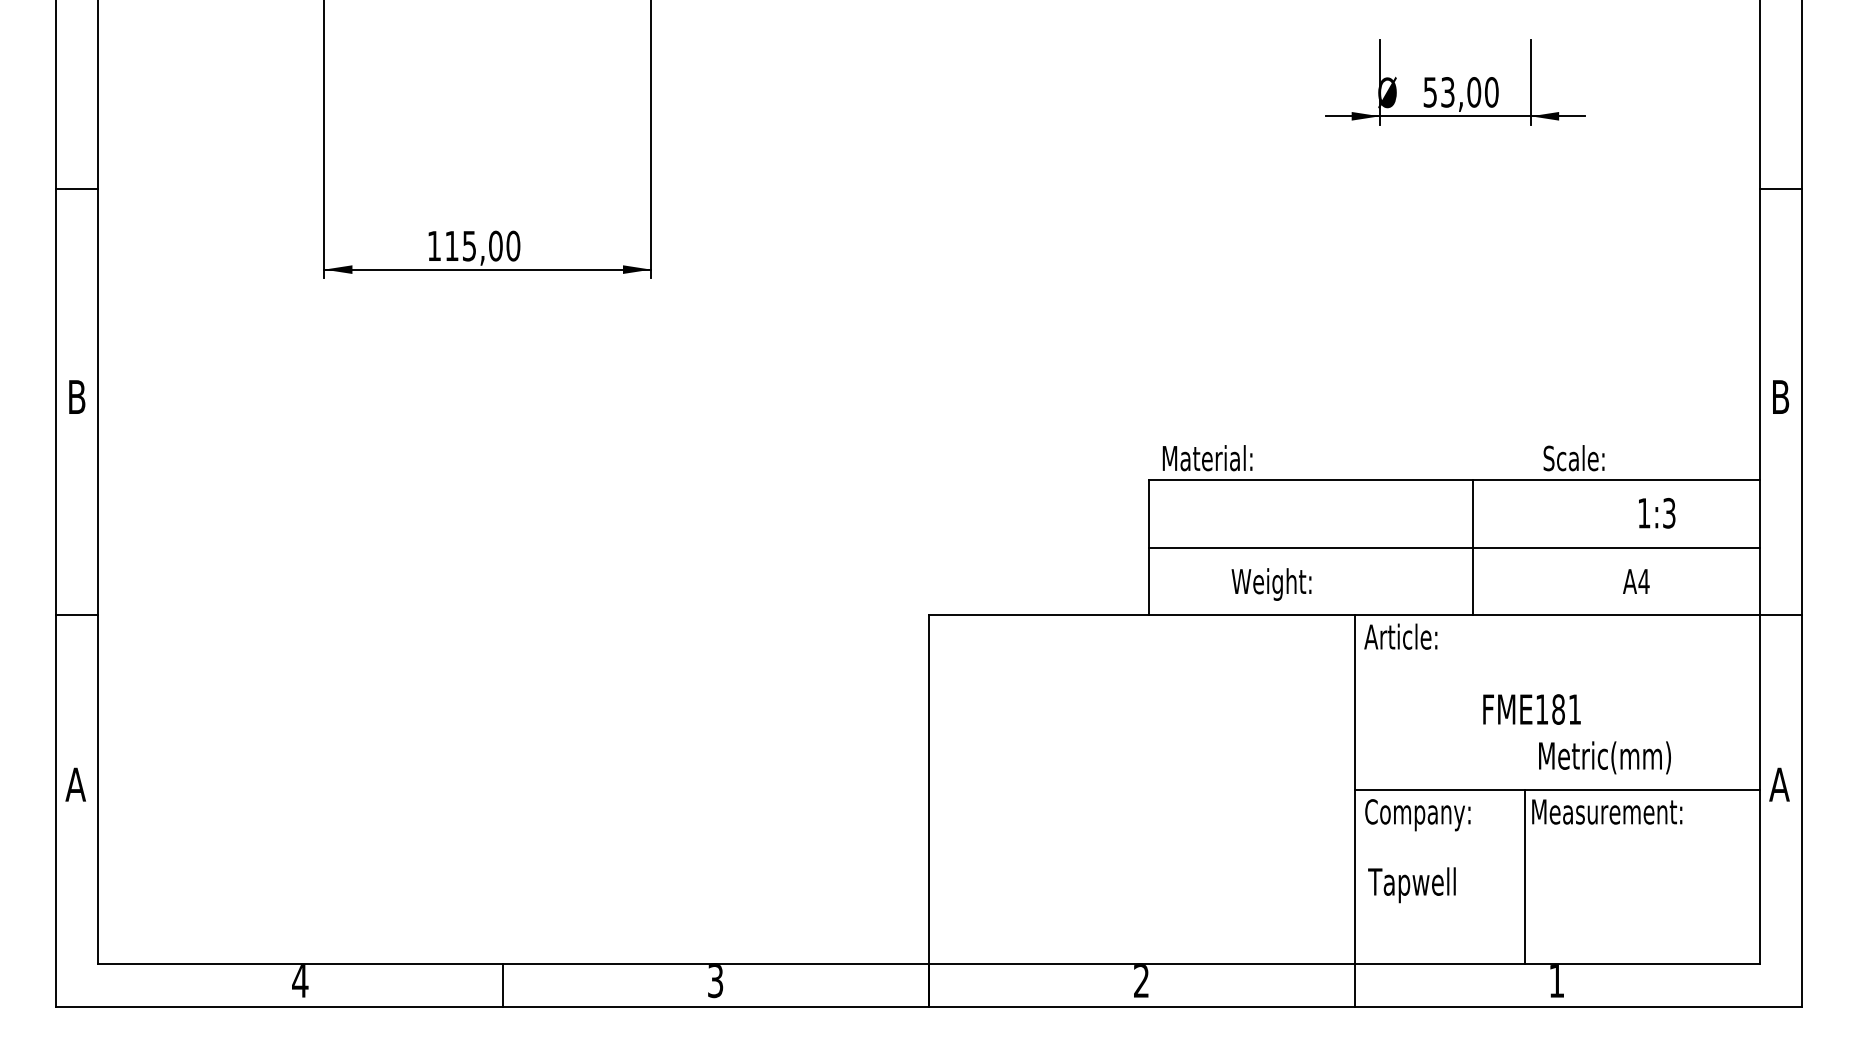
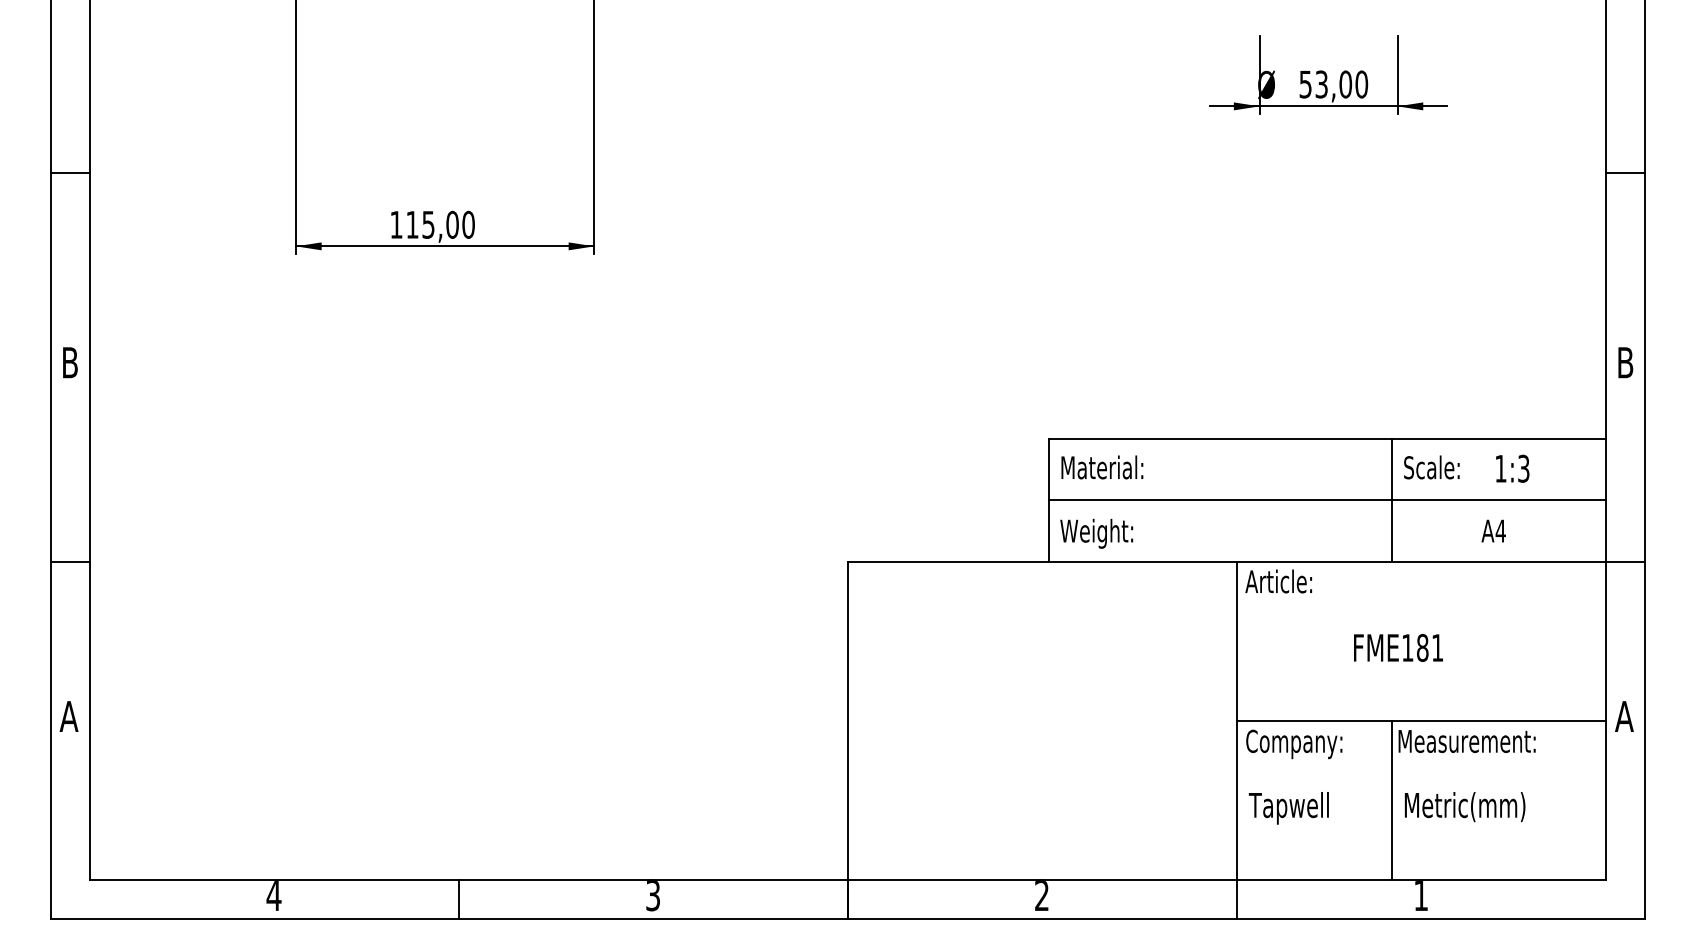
text: (1207, 458) -> (1102, 467), moved
text: (1573, 458) -> (1431, 467), moved
line: (1472, 546) -> (1391, 499), moved
text: (1271, 584) -> (1096, 533), moved
text: (1605, 758) -> (1465, 807), moved

